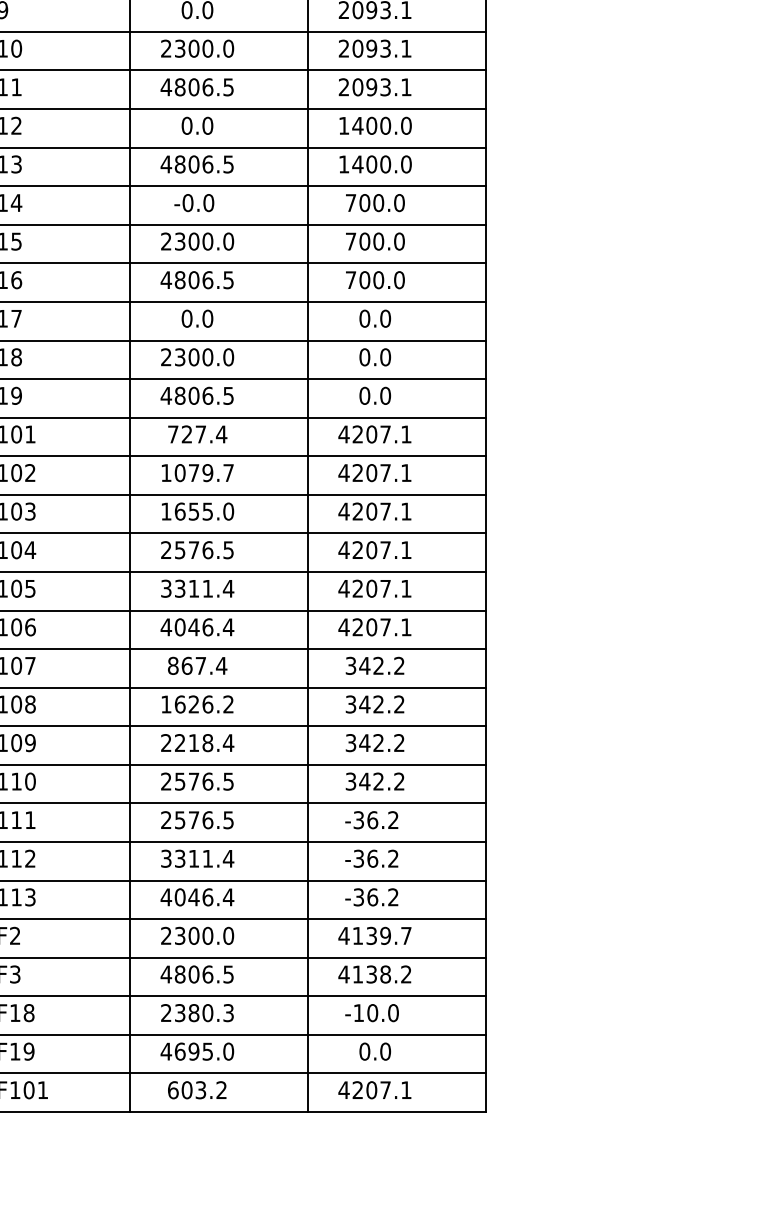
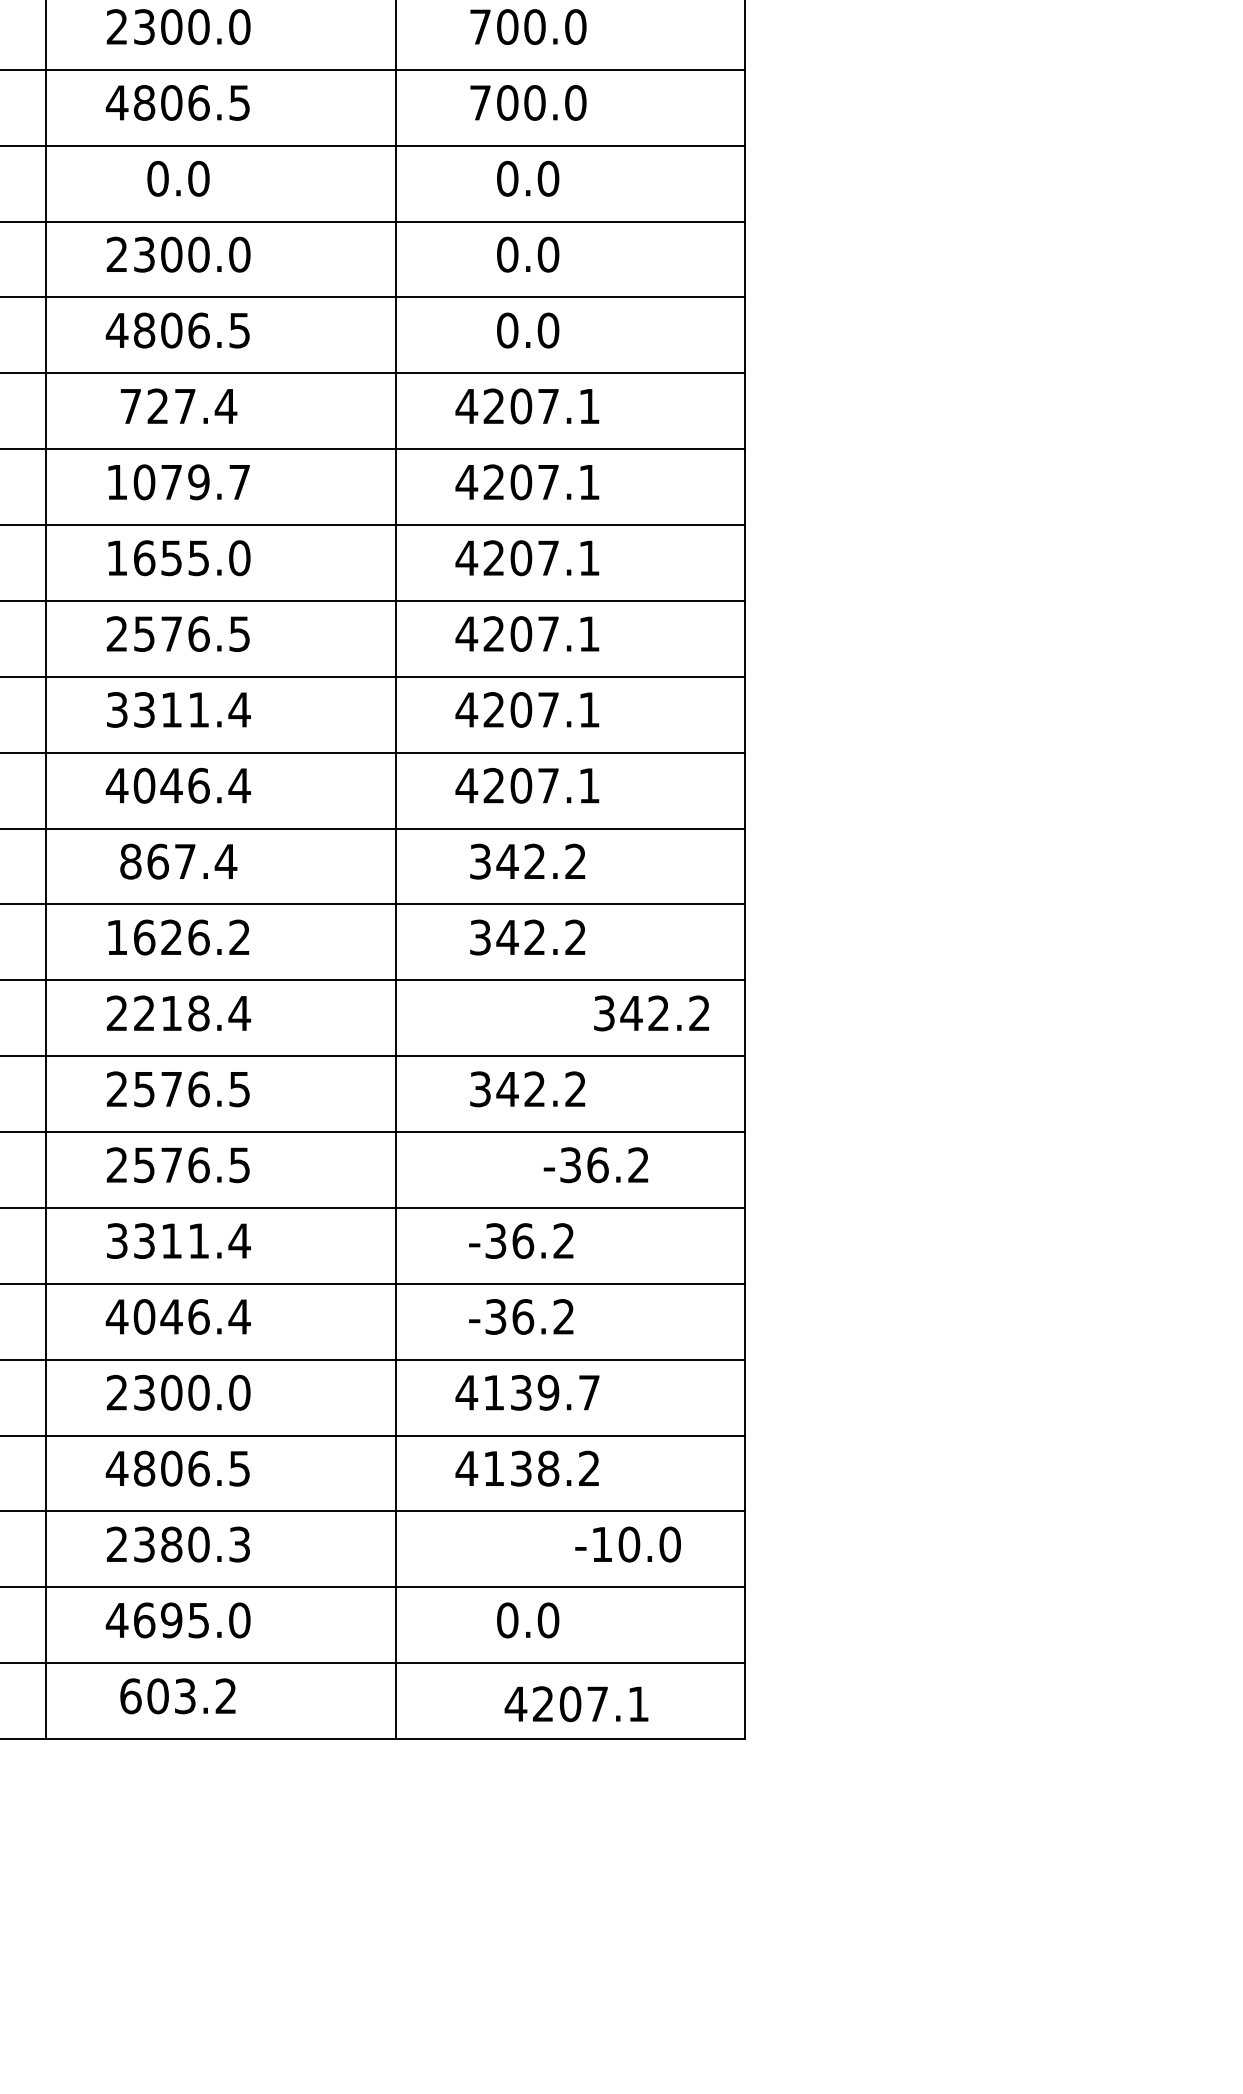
text: (374, 743) -> (650, 1014), moved
text: (371, 820) -> (595, 1165), moved
text: (371, 1013) -> (626, 1545), moved
text: (374, 1090) -> (575, 1704), moved

